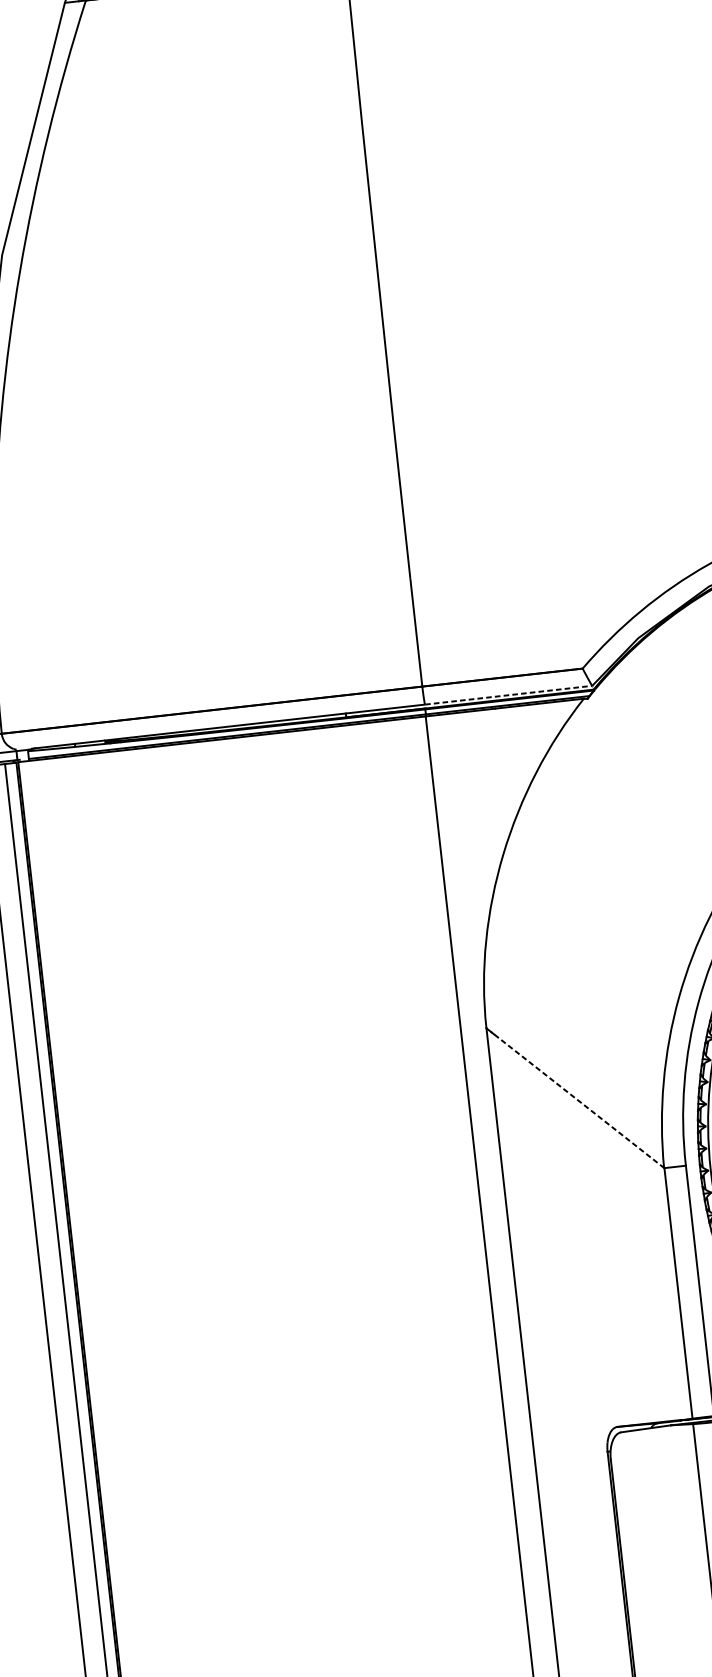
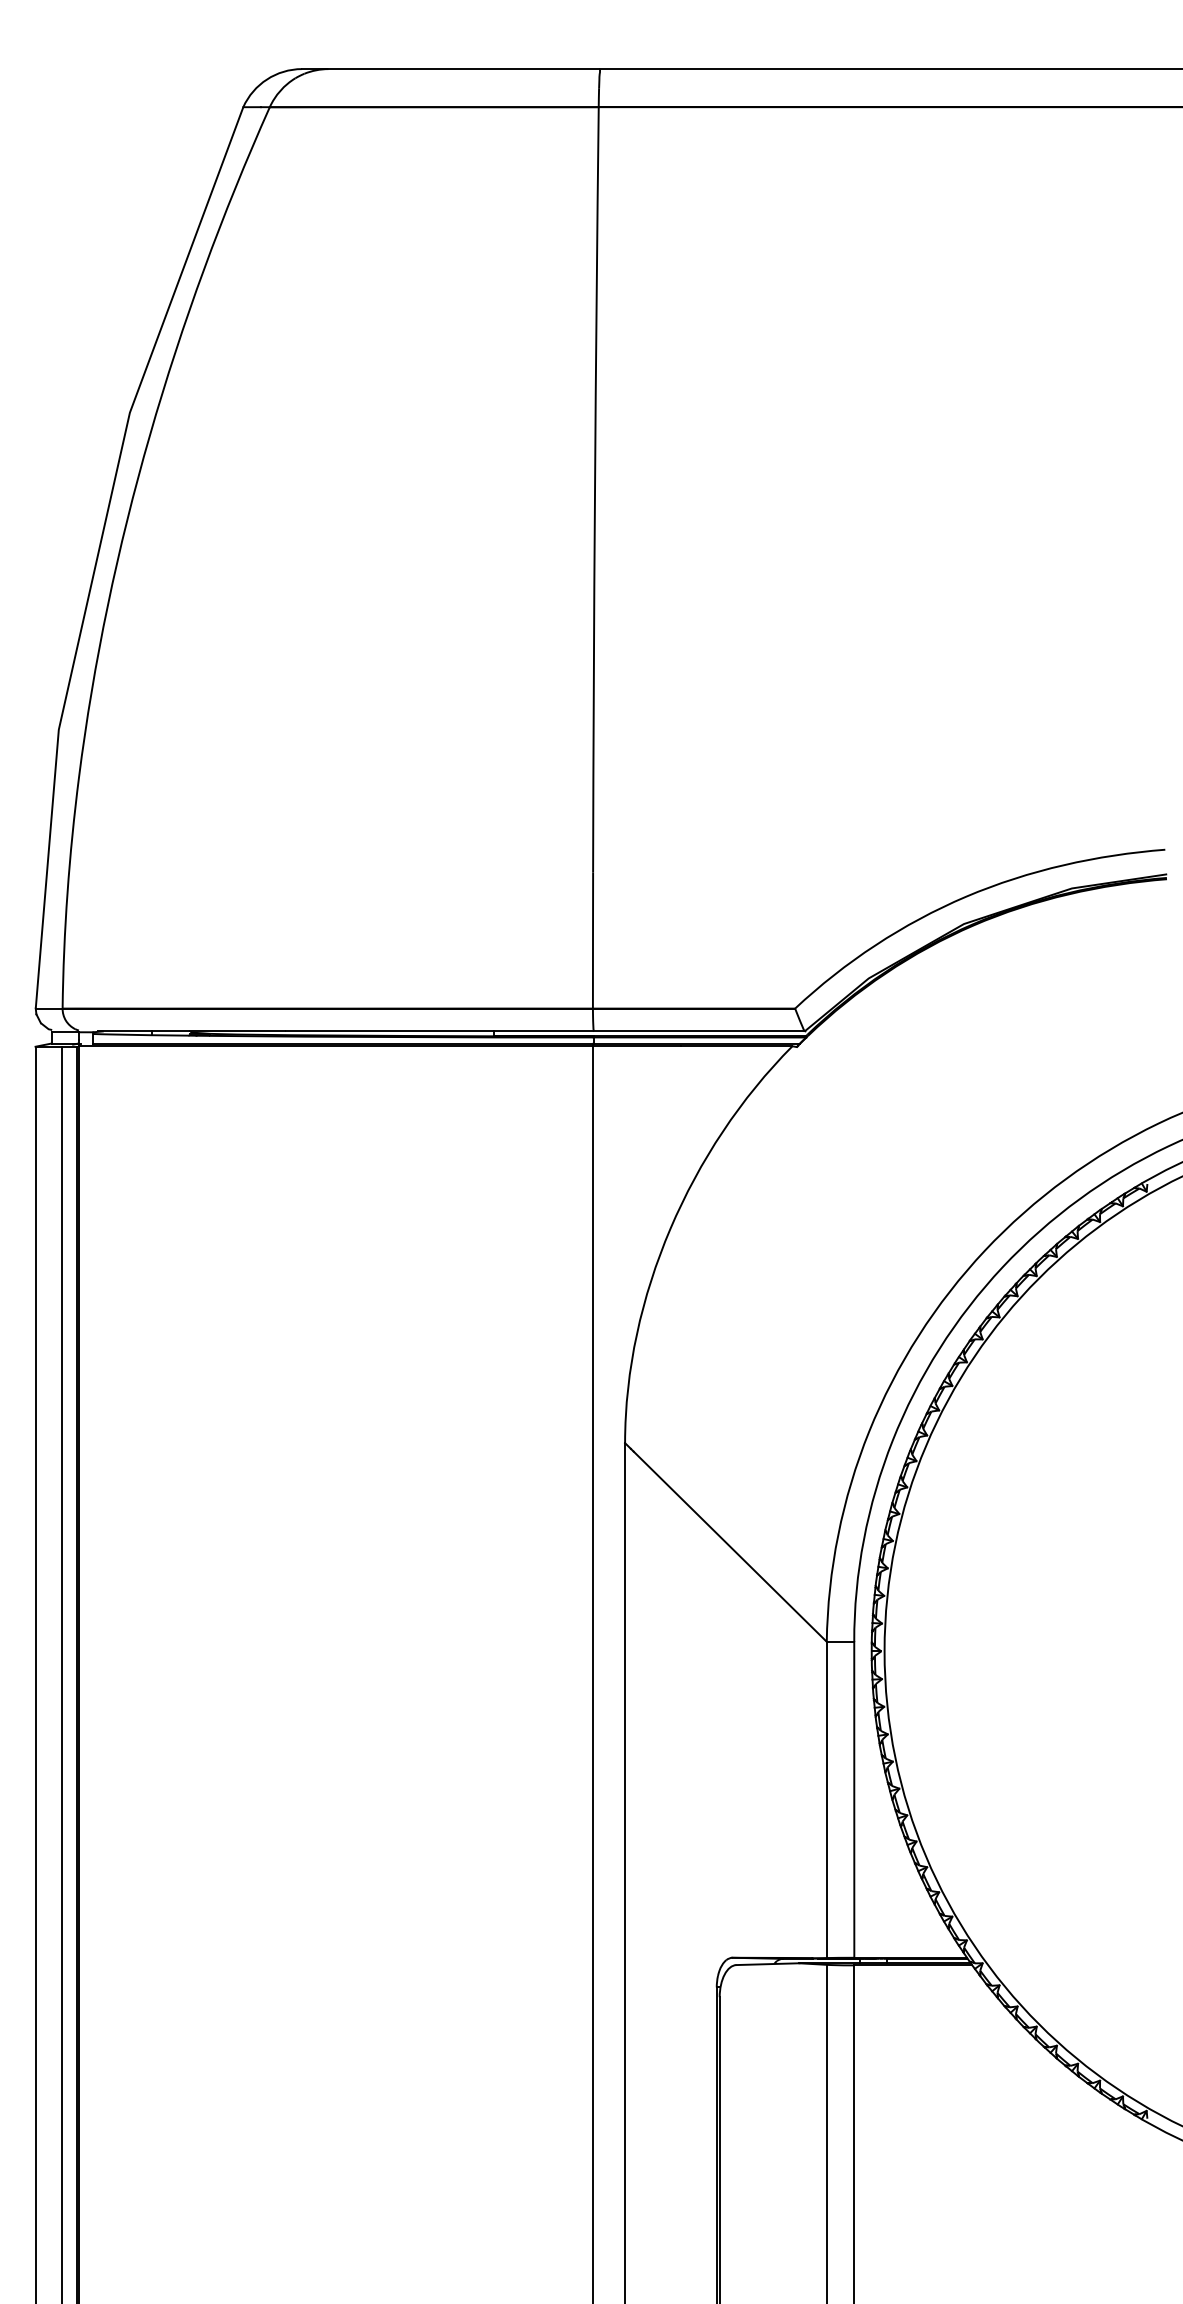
line: (508, 695) -> (699, 1031), dashed -> solid
line: (579, 1100) -> (730, 1546), dashed -> solid

